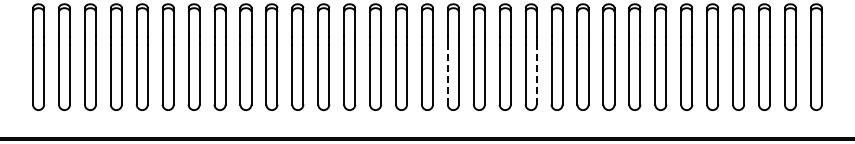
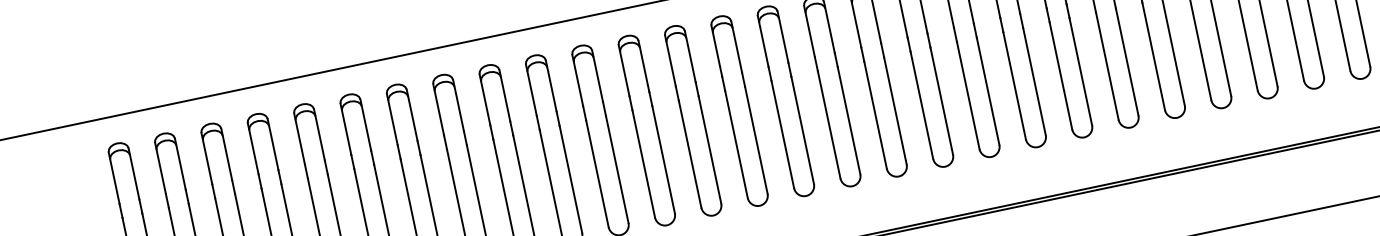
line: (447, 74) -> (874, 114), dashed -> solid
line: (536, 74) -> (1033, 81), dashed -> solid

